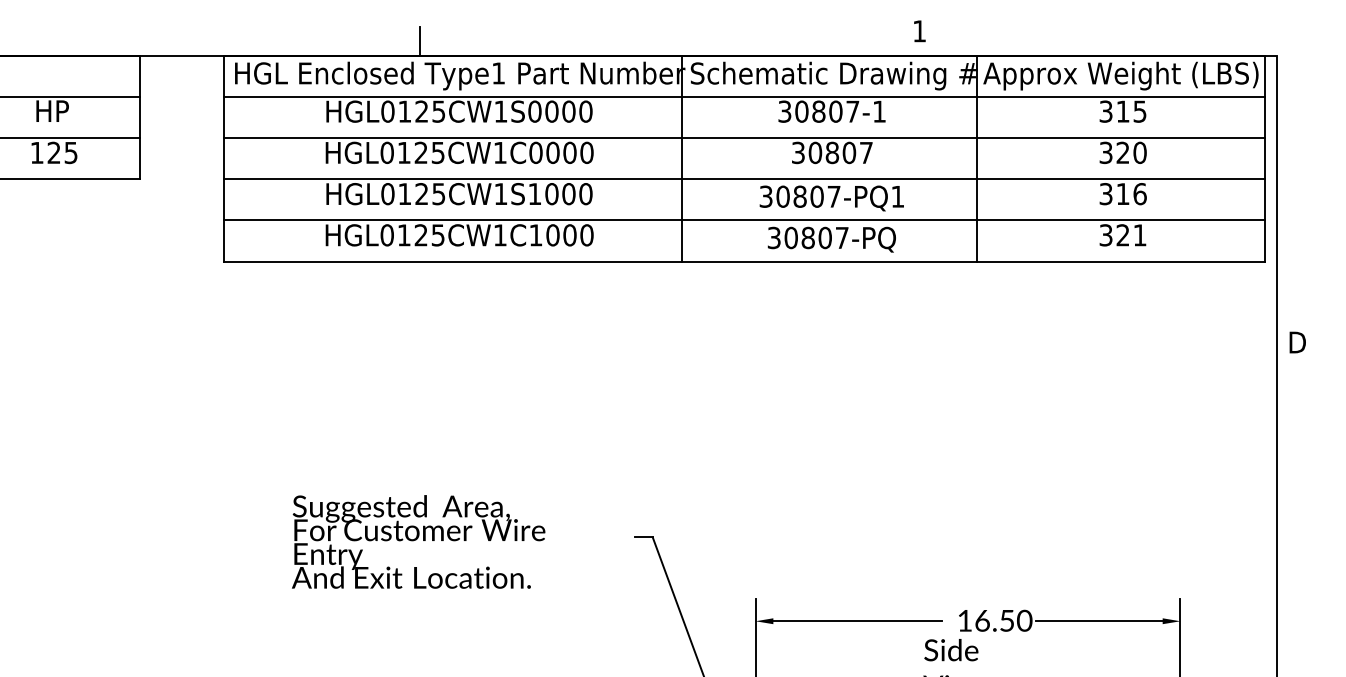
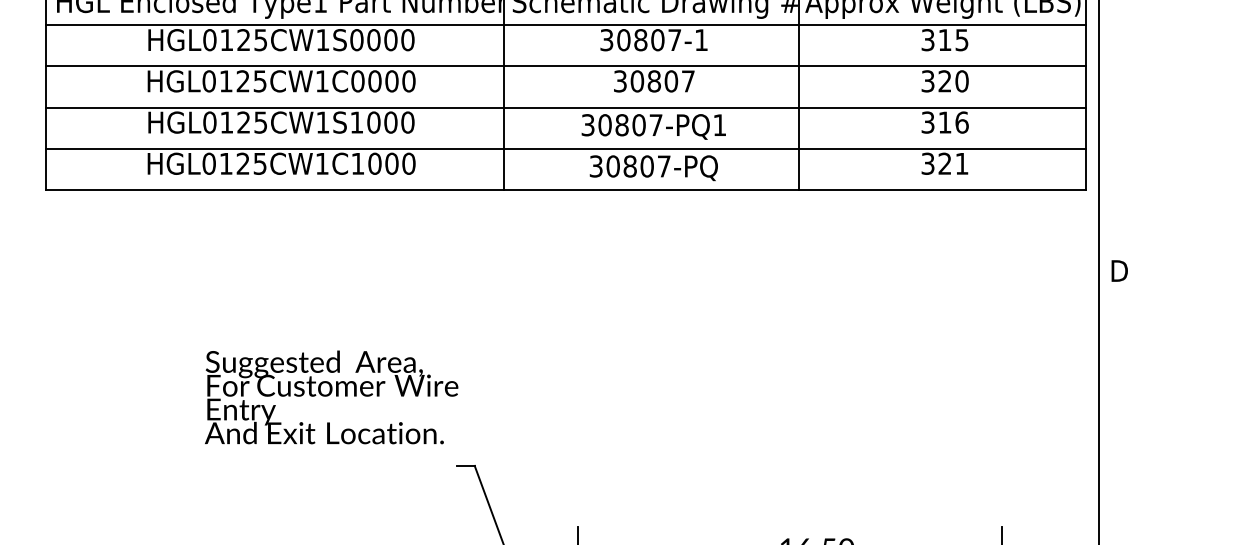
text: (418, 541) -> (331, 396), moved

